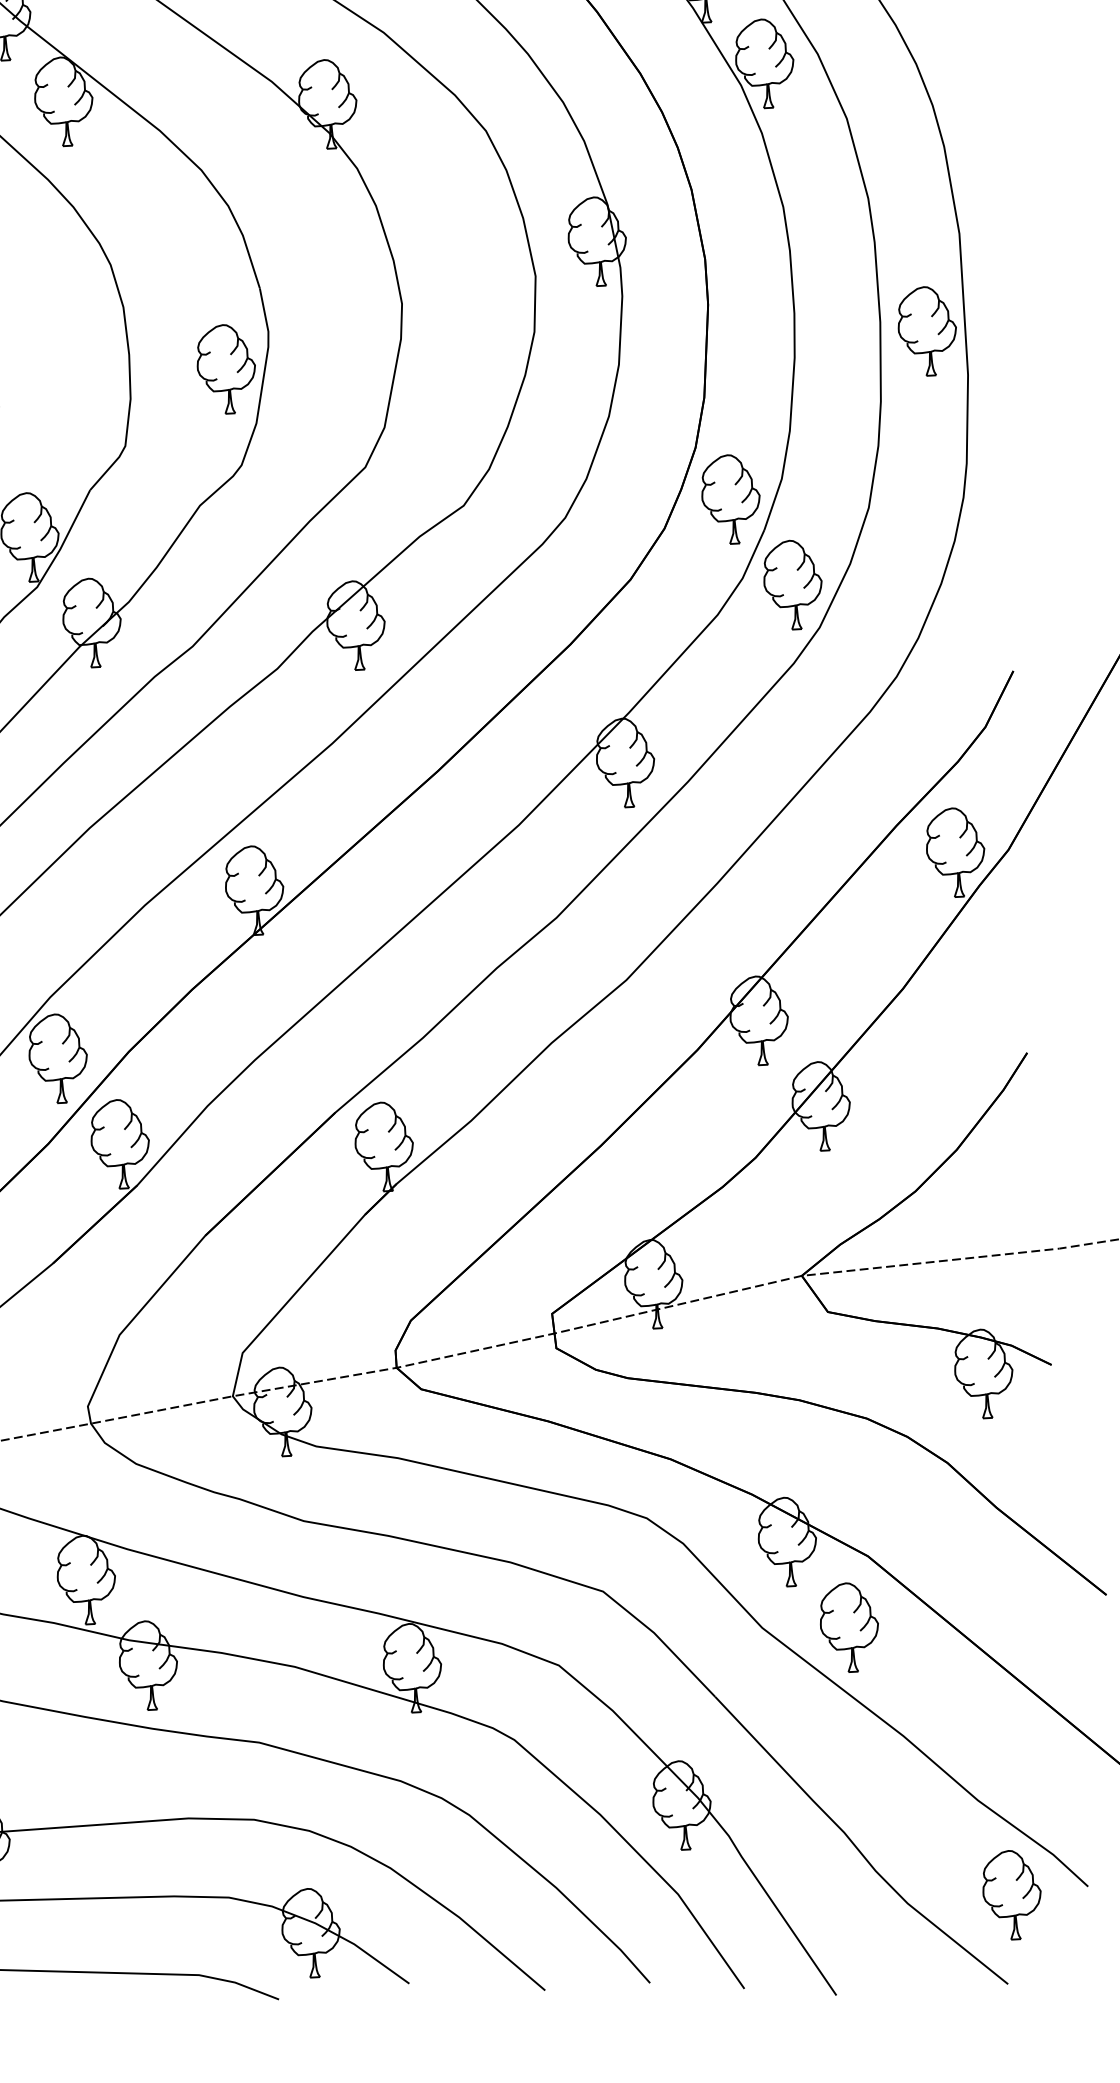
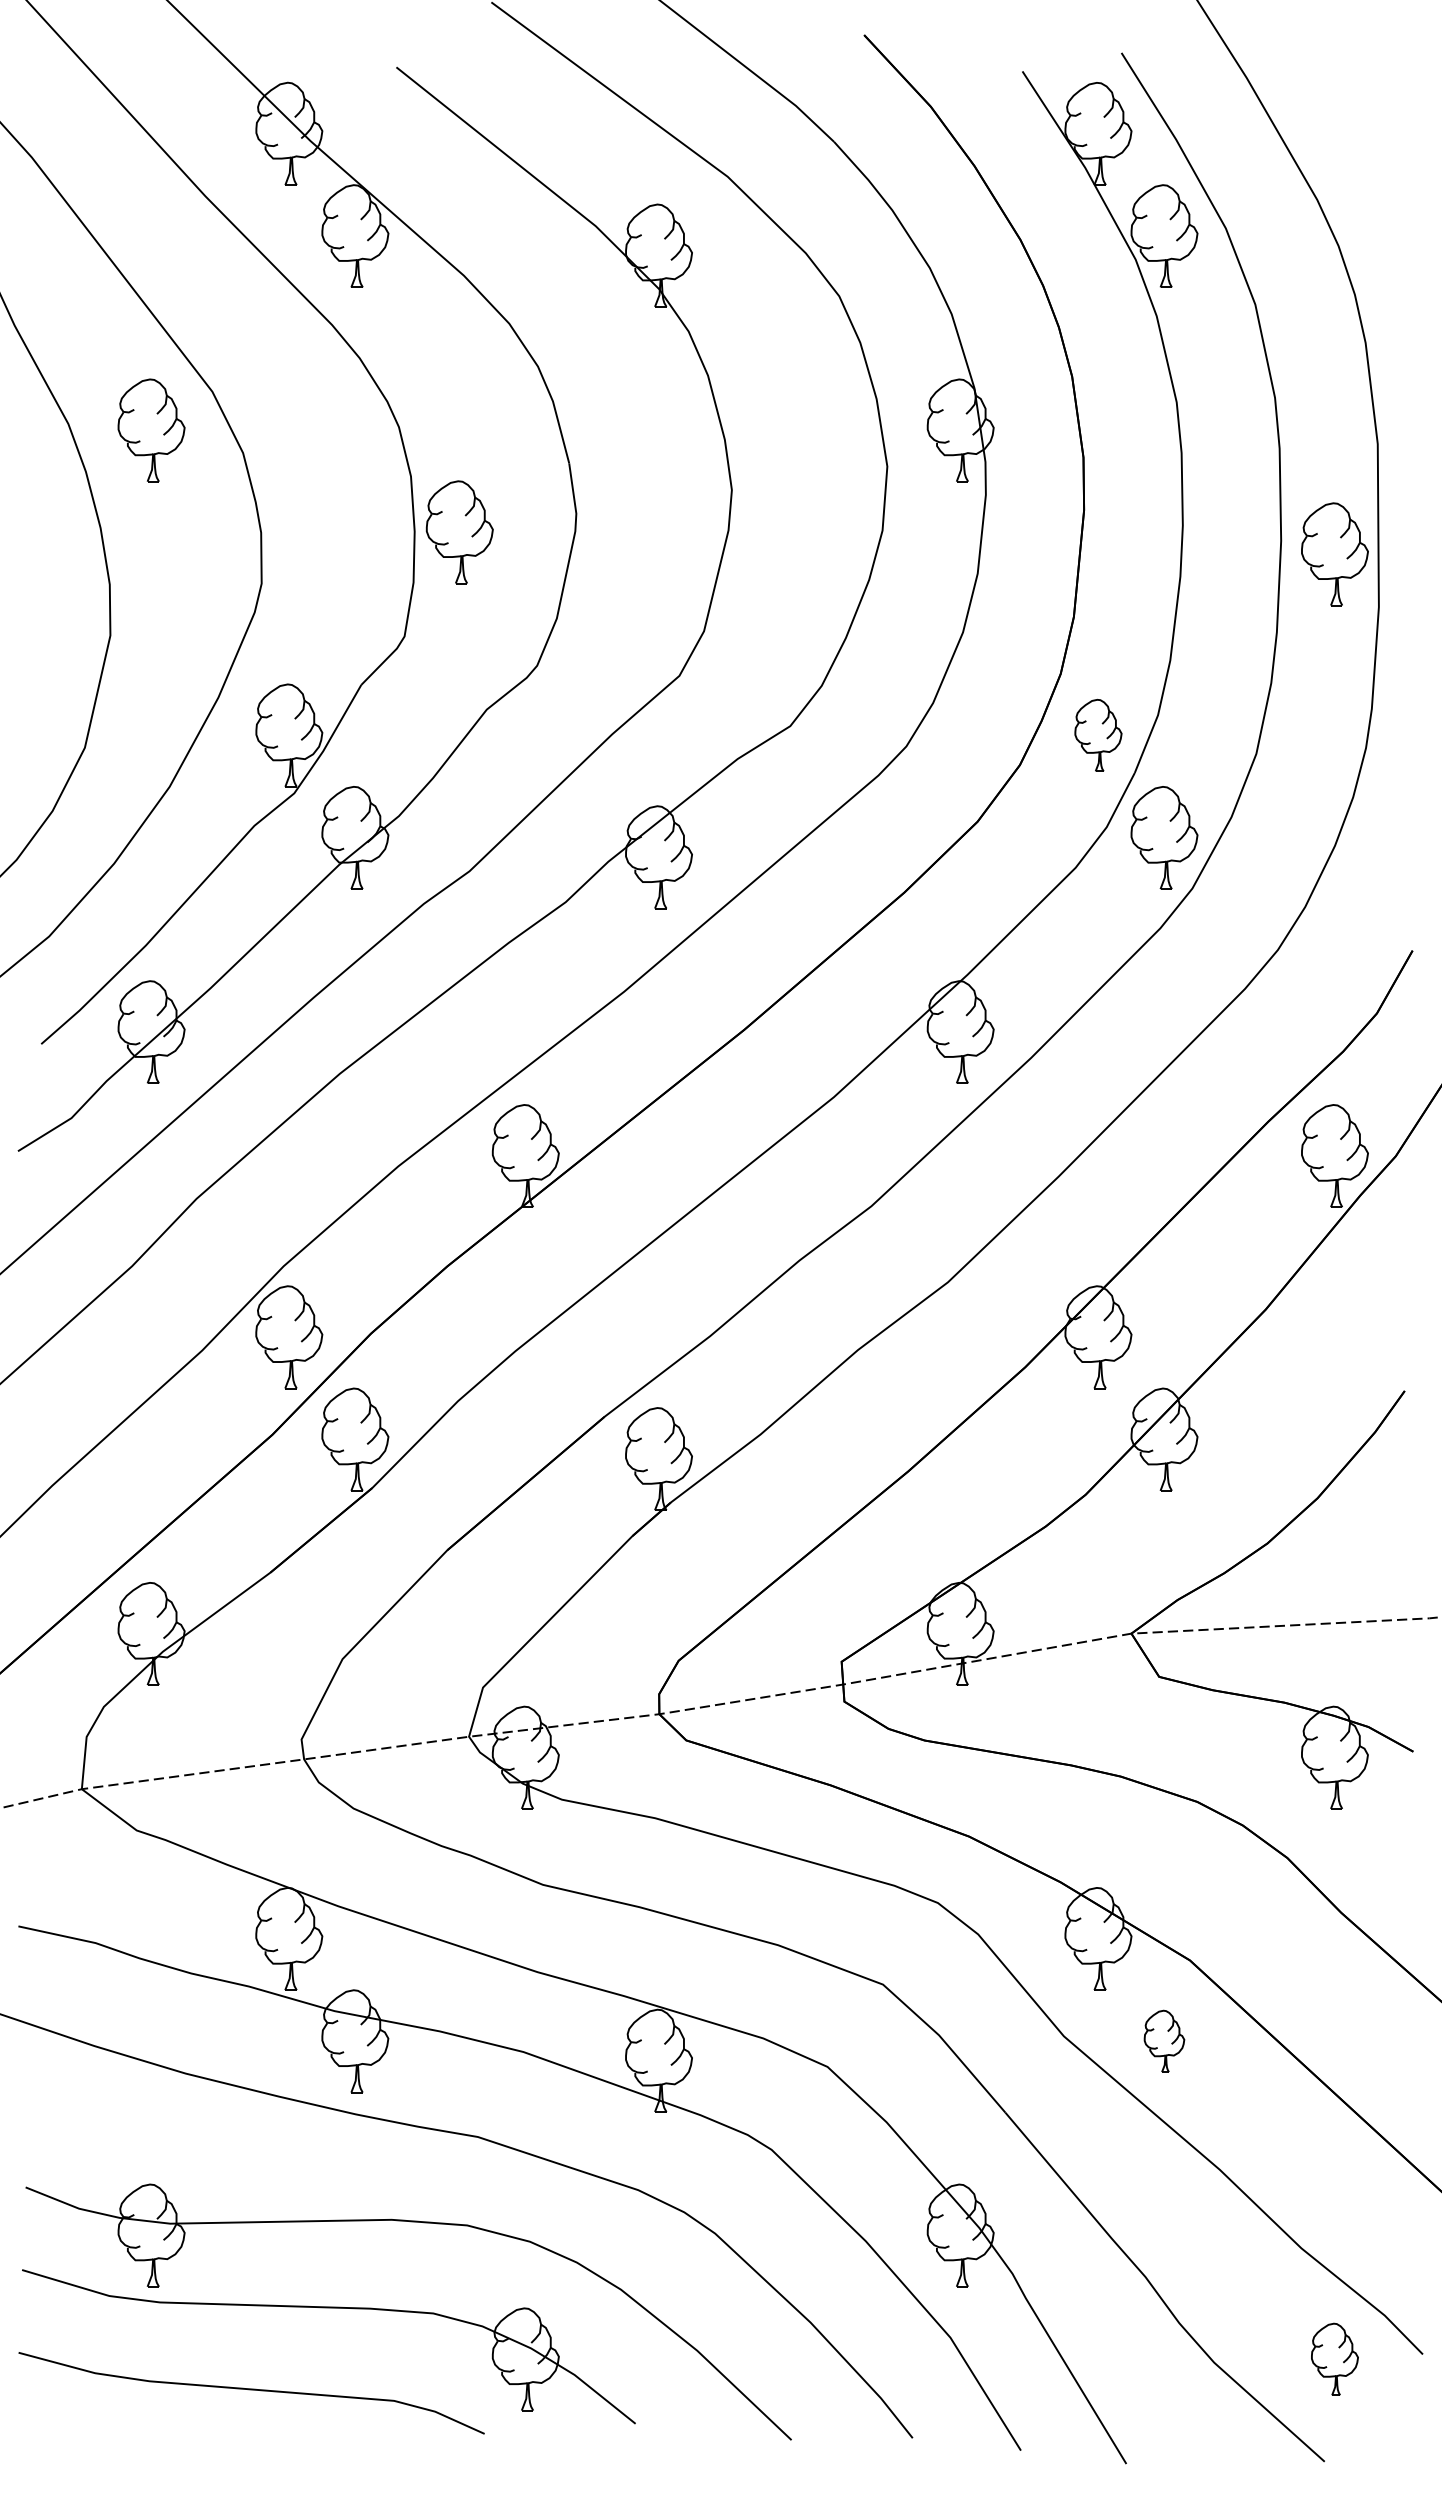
part: (226, 369) -> (459, 532), moved
part: (731, 499) -> (1098, 735), size x0.7
part: (849, 1627) -> (1164, 2041), size x0.6
part: (1011, 1895) -> (1334, 2359), size x0.7

